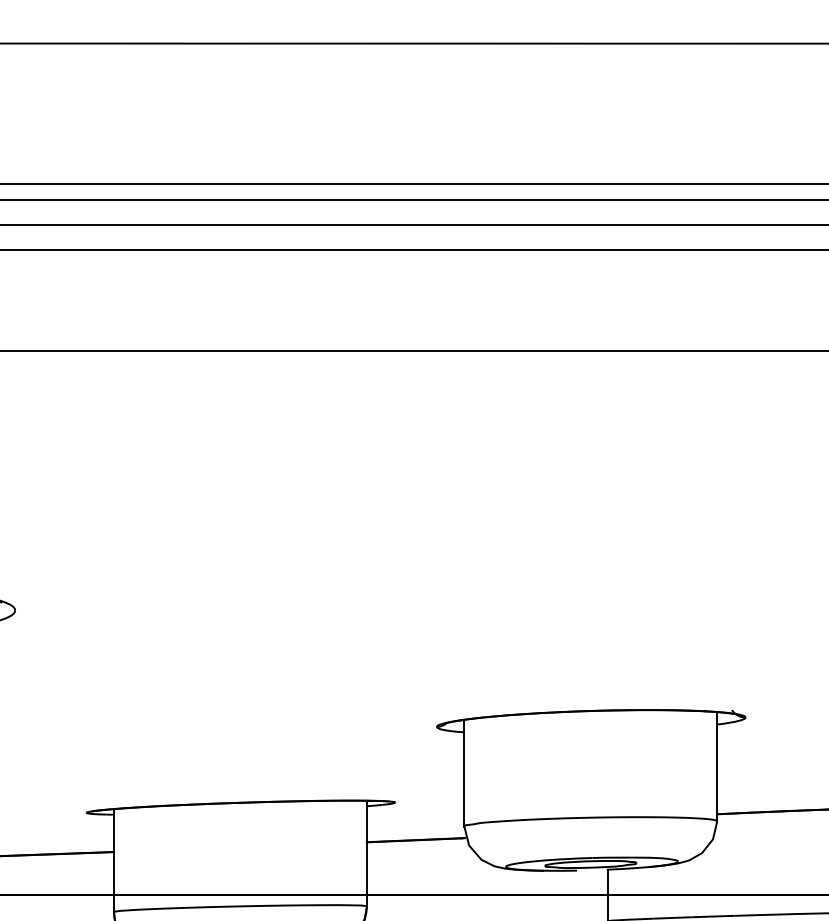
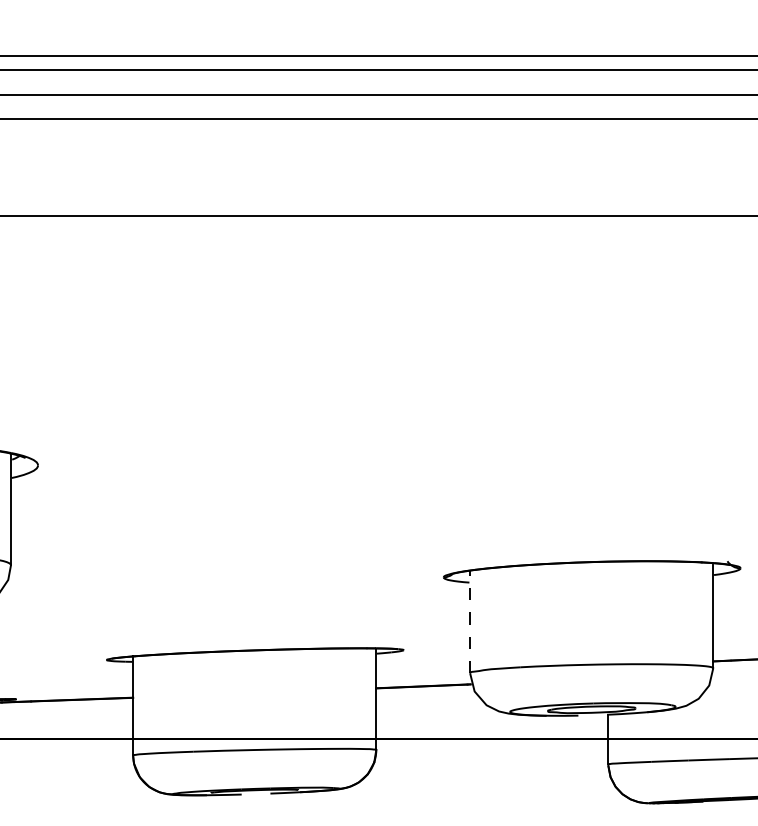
line: (464, 772) -> (470, 621), solid -> dashed

